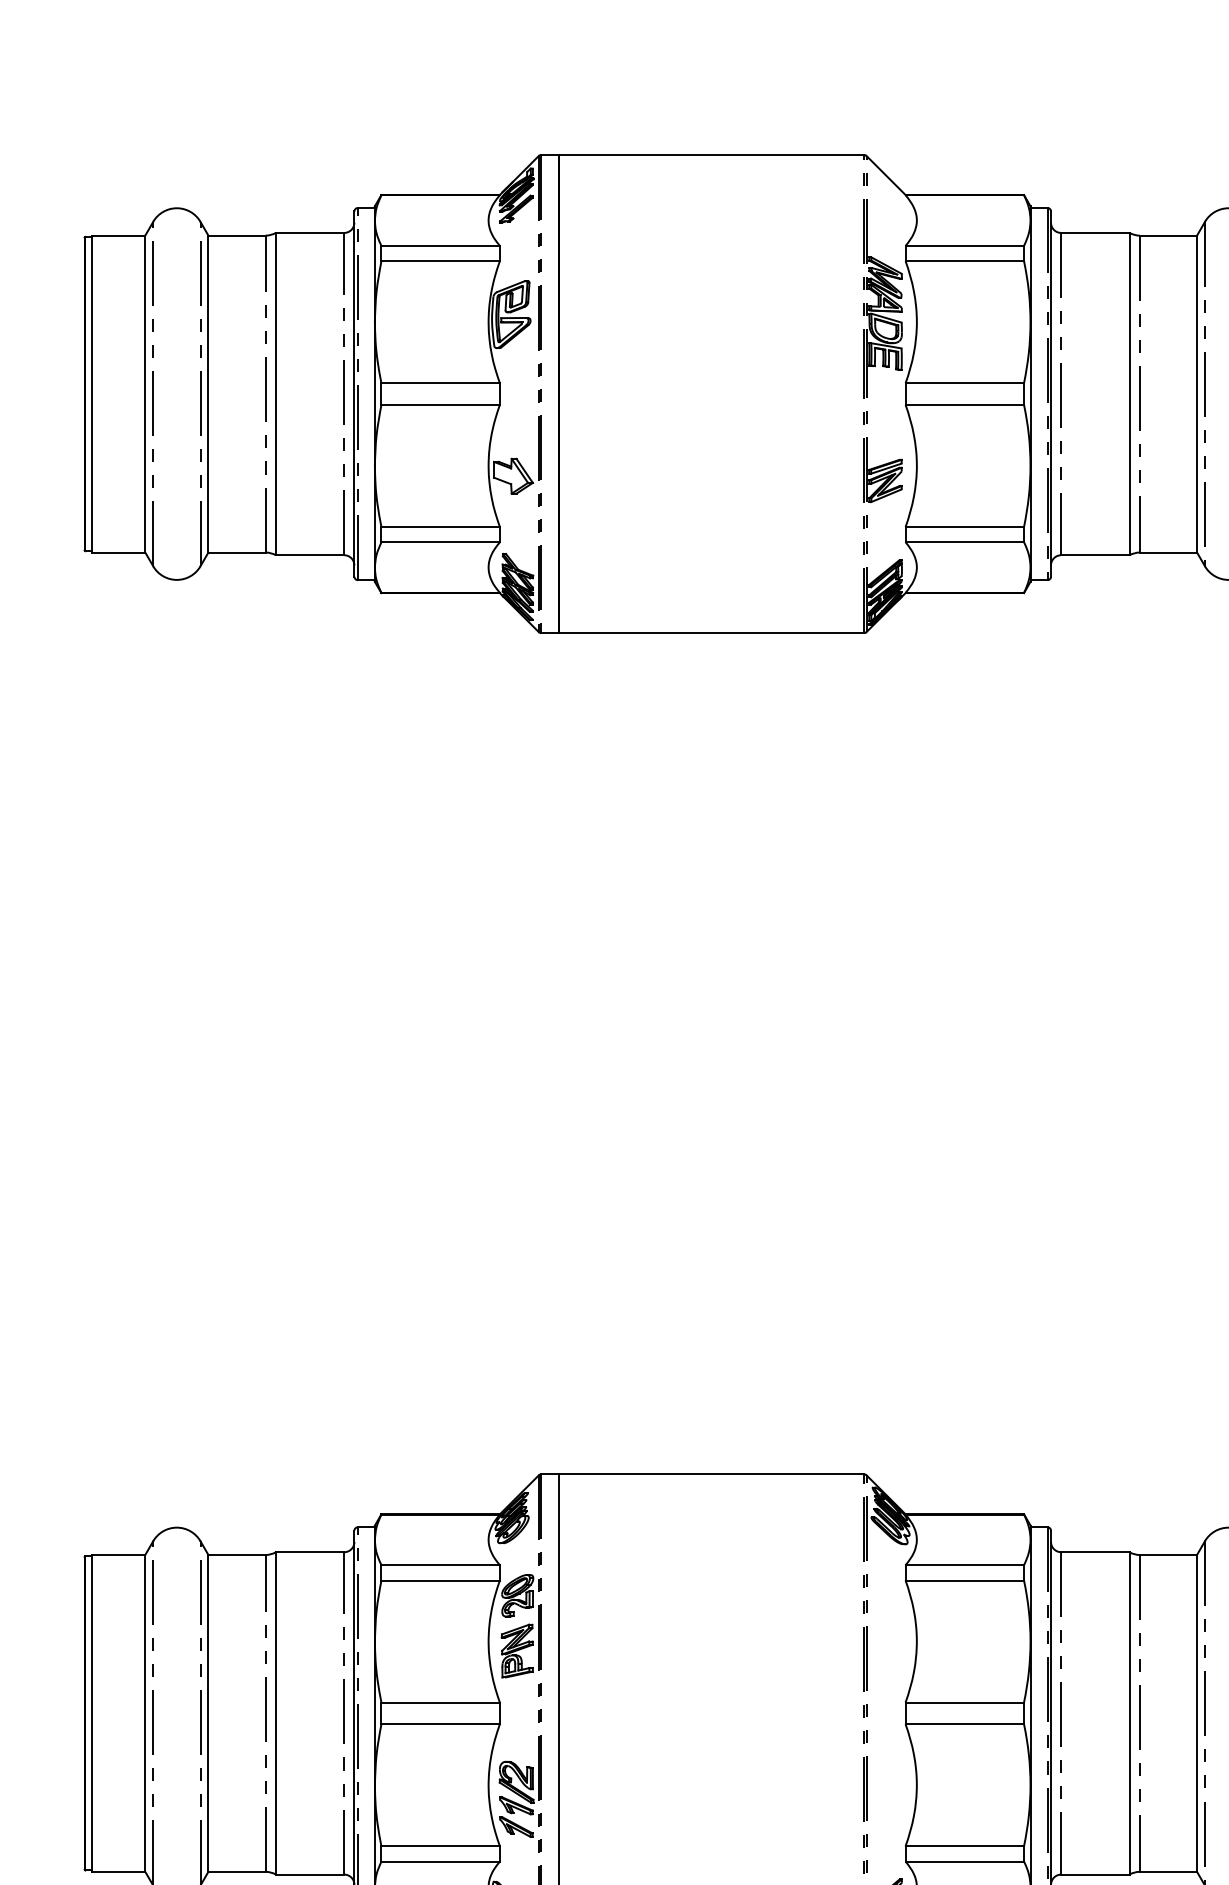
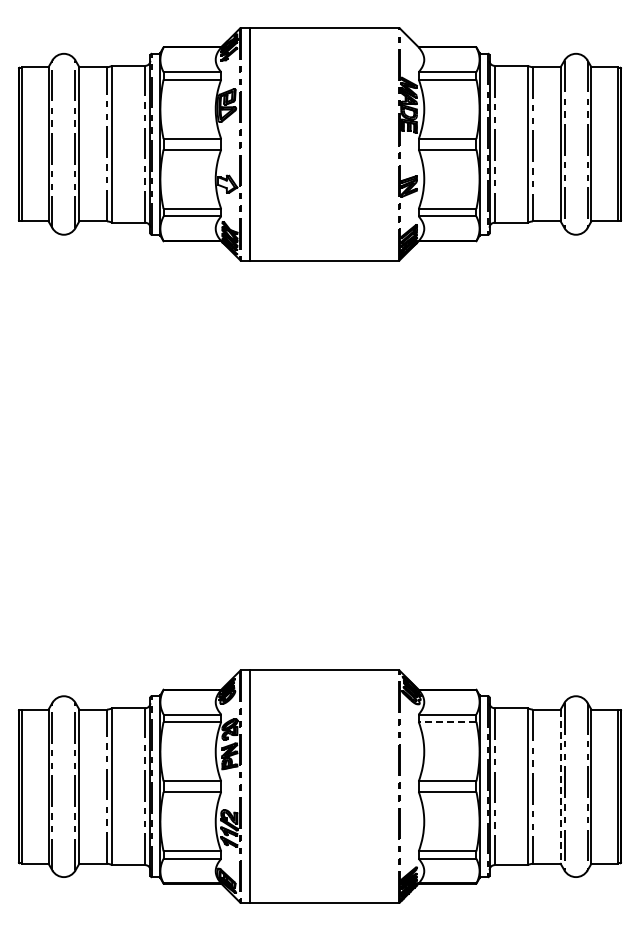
line: (964, 1579) -> (447, 721), solid -> dashed
line: (1196, 1715) -> (560, 787), solid -> dashed

